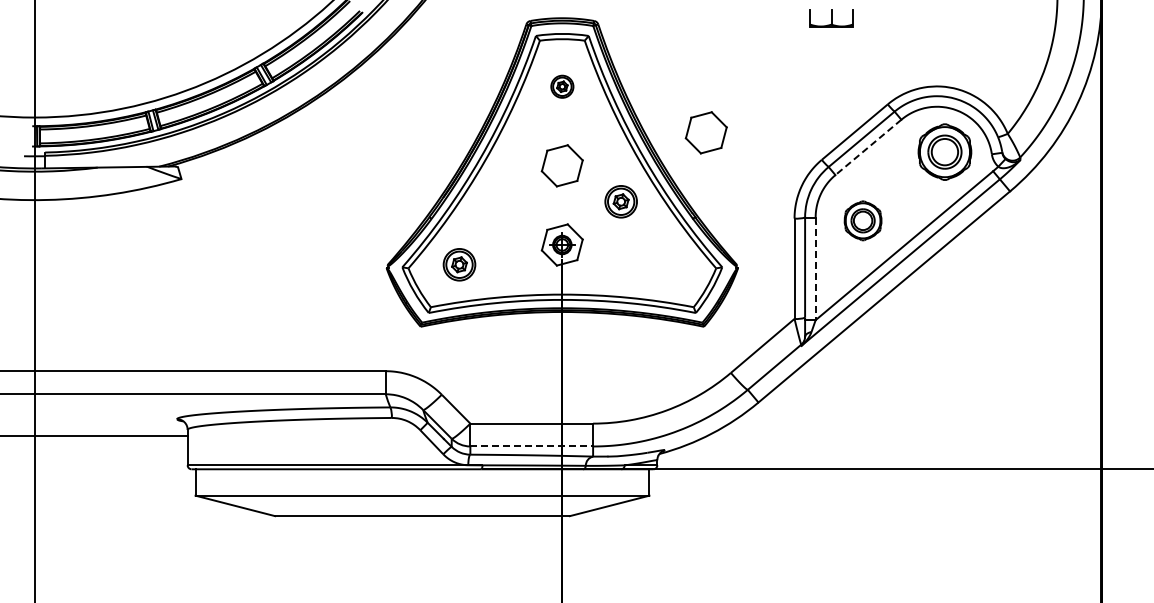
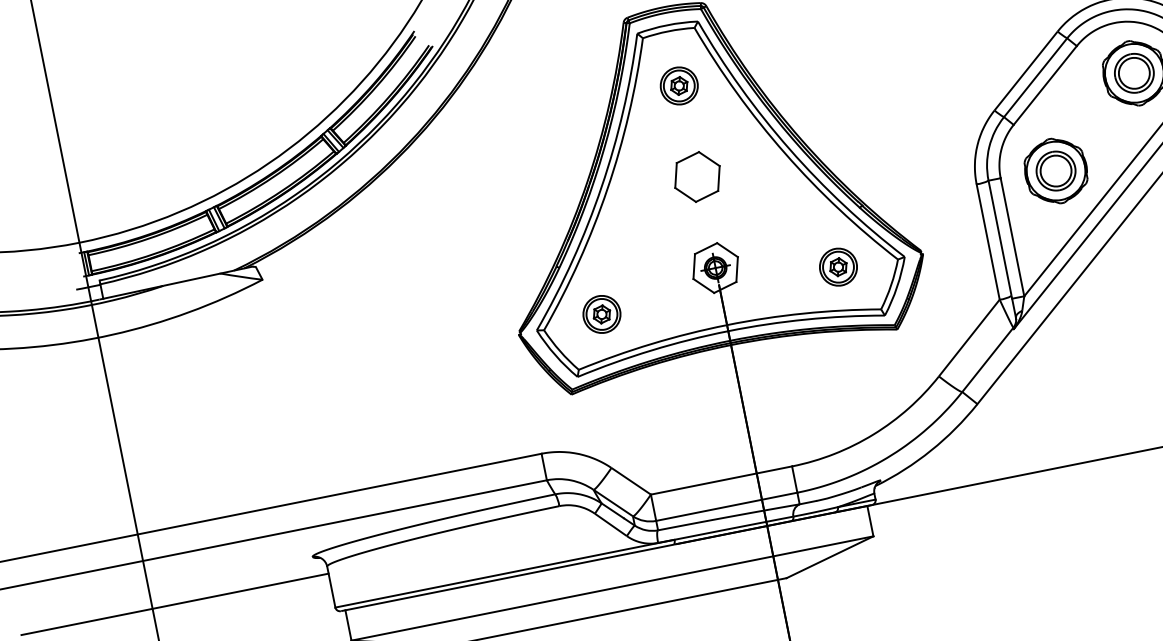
part: (562, 86) -> (679, 85), size x1.43
part: (705, 132) -> (854, 105), removed
line: (868, 147) -> (1045, 85), dashed -> solid
part: (620, 201) -> (837, 266), moved
part: (862, 220) -> (1055, 170), size x1.43
line: (815, 269) -> (1012, 238), dashed -> solid
line: (532, 446) -> (727, 506), dashed -> solid

